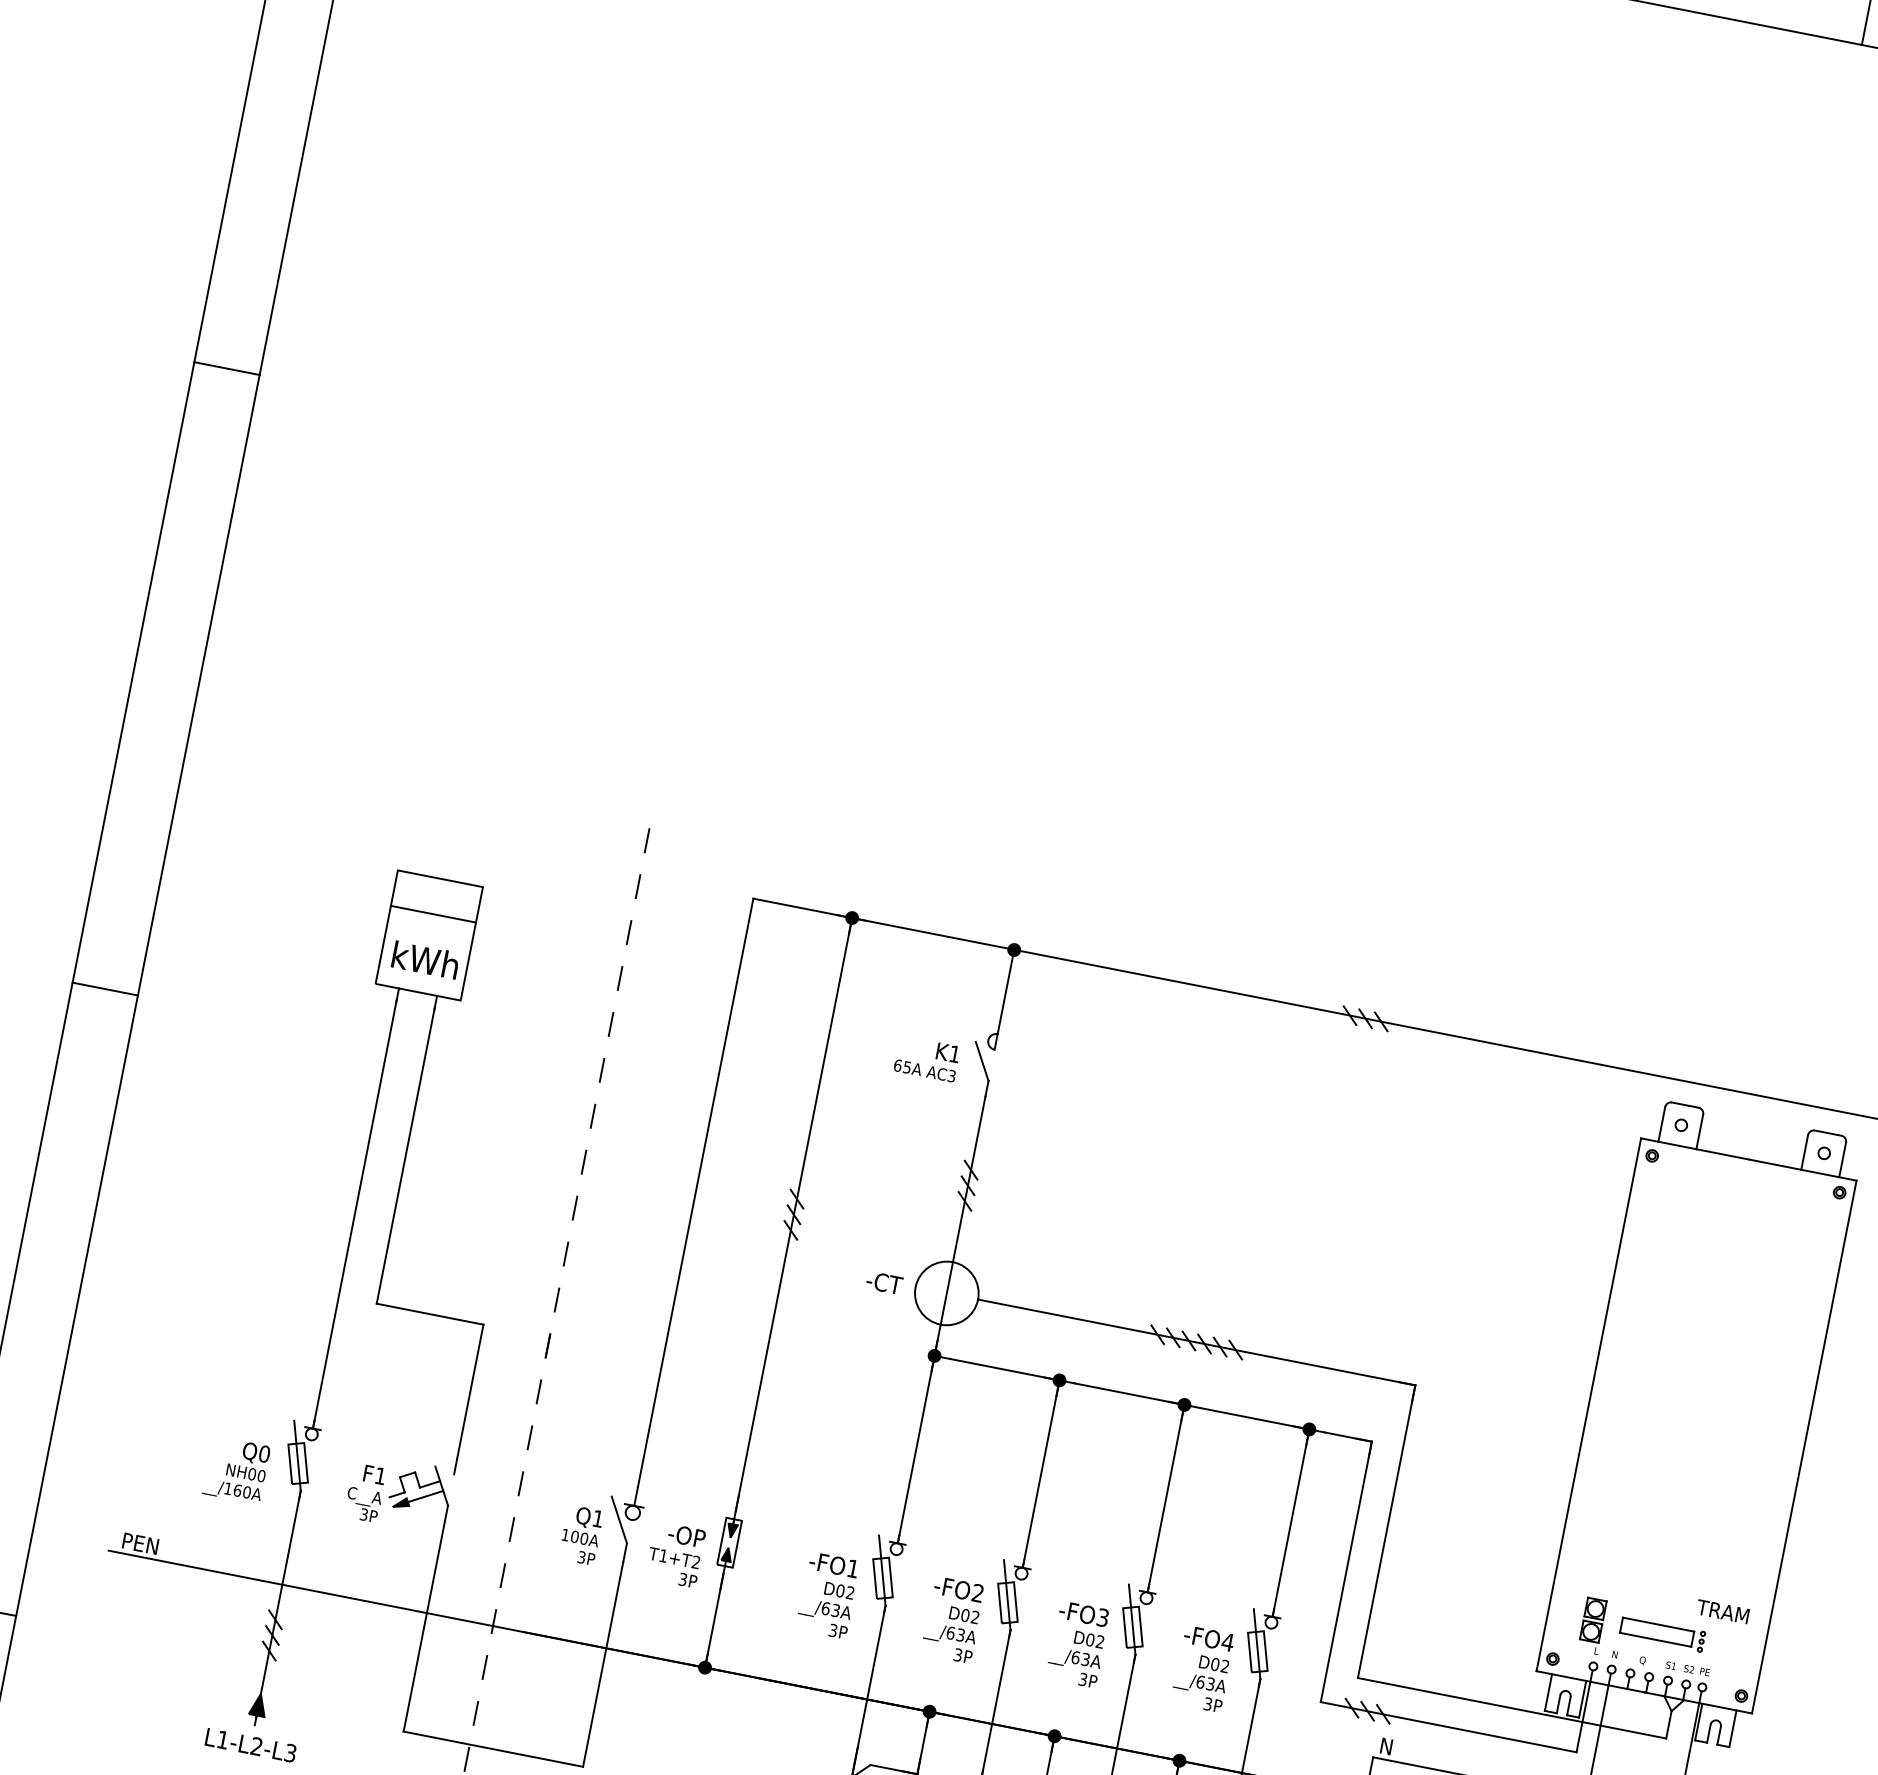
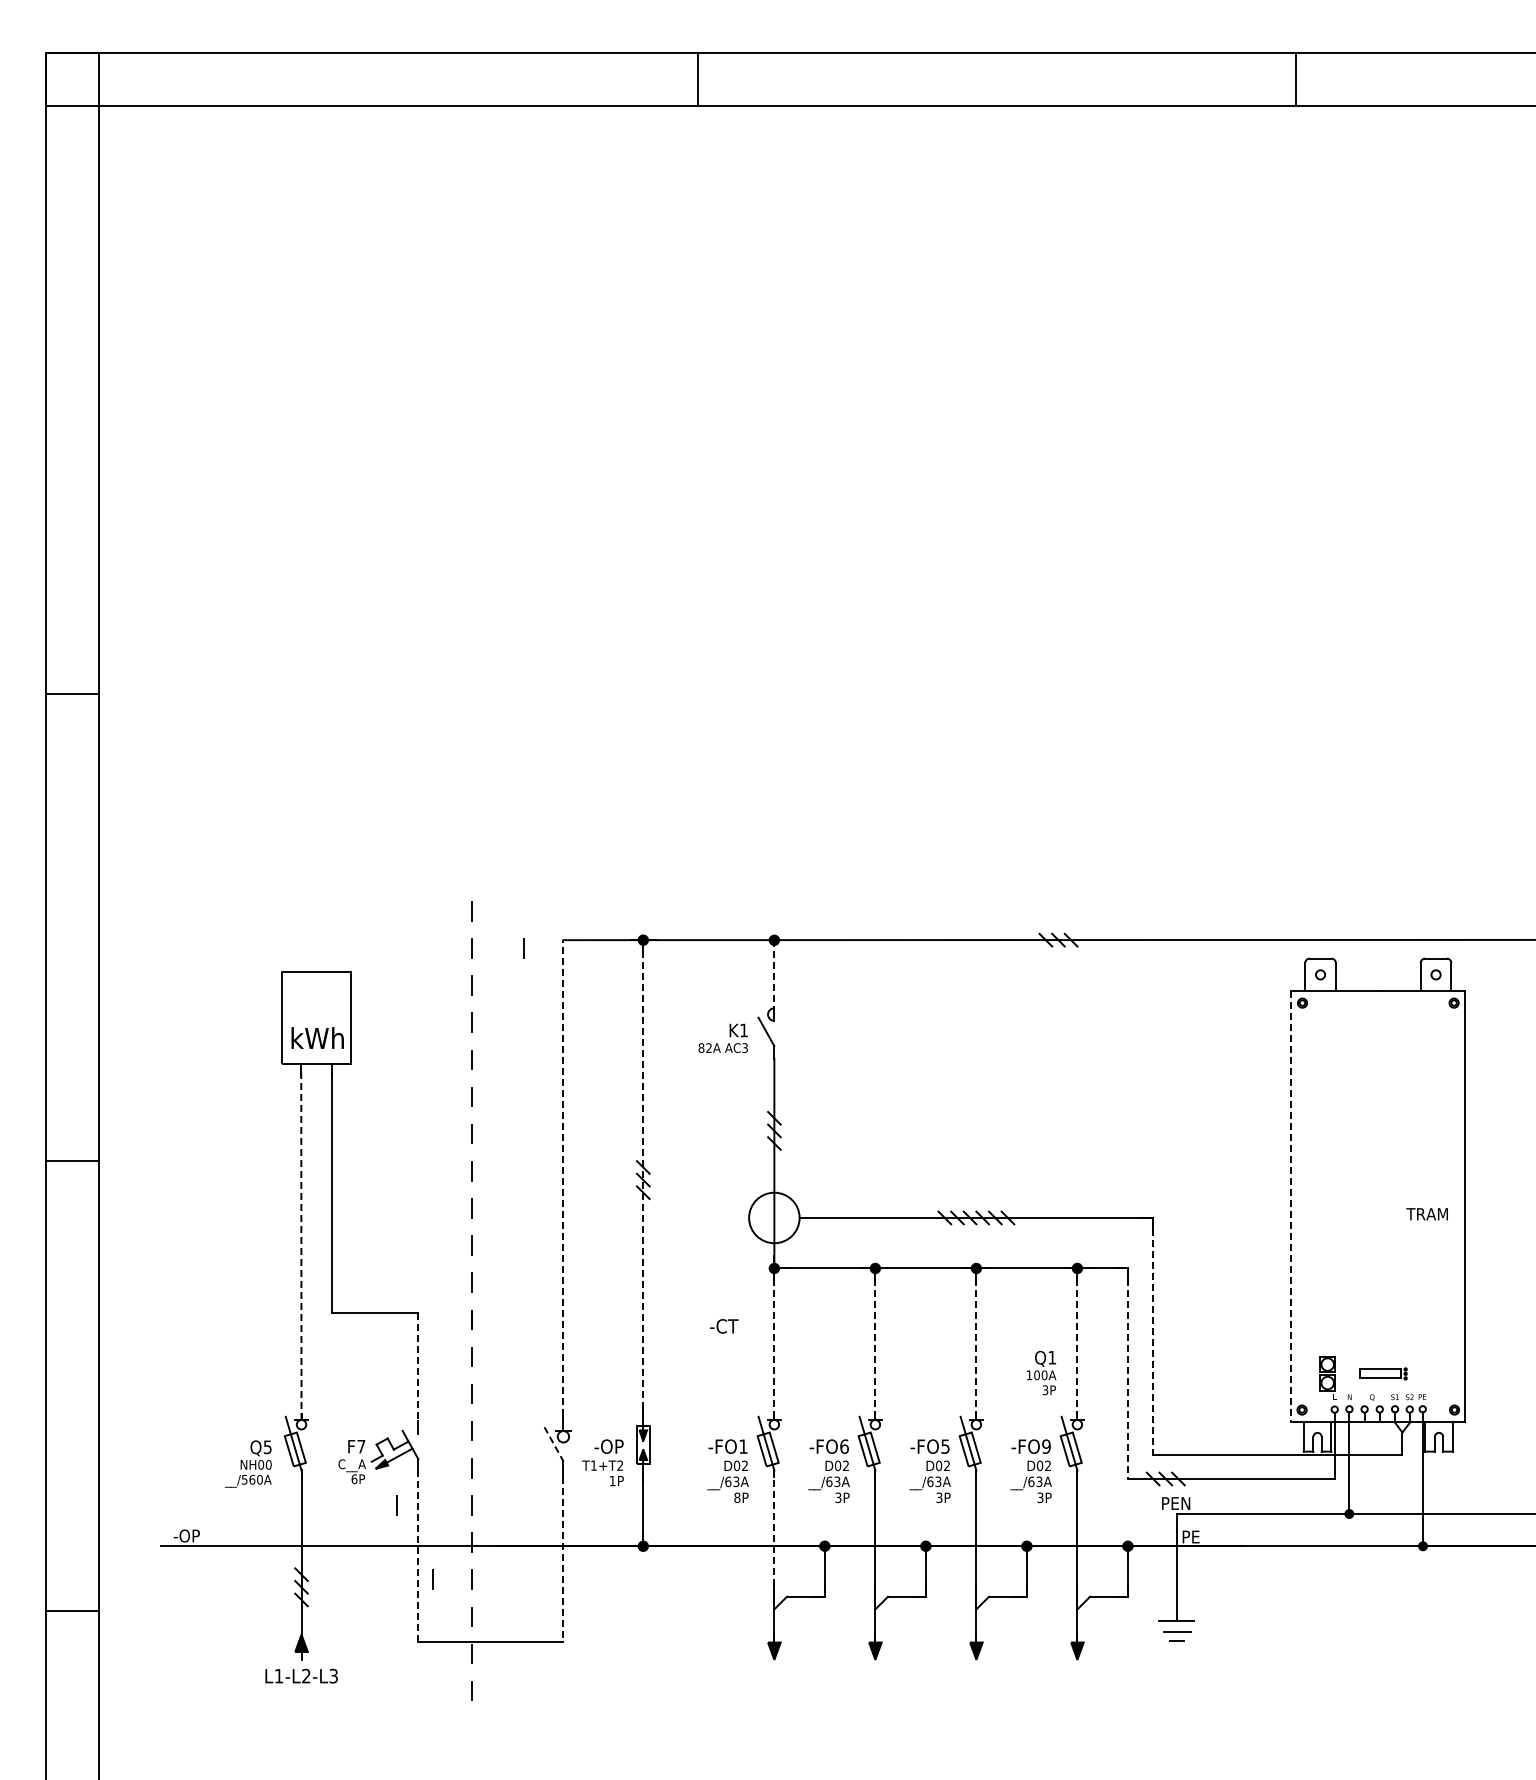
line: (226, 368) -> (72, 693), moved
line: (701, 899) -> (523, 948), added
line: (433, 914) -> (316, 1001), removed
line: (105, 988) -> (72, 1160), moved
line: (1006, 992) -> (774, 974), solid -> dashed
text: (901, 1066) -> (704, 1048), 65A -> 82A
line: (695, 1193) -> (563, 1178), solid -> dashed
line: (355, 1213) -> (301, 1246), solid -> dashed
line: (794, 1215) -> (643, 1180), solid -> dashed
text: (884, 1283) -> (724, 1326), moved
line: (470, 1392) -> (418, 1367), solid -> dashed
line: (1588, 1405) -> (1291, 1207), solid -> dashed
line: (916, 1449) -> (774, 1344), solid -> dashed
text: (264, 1454) -> (267, 1447), Q0 -> Q5
line: (1041, 1474) -> (875, 1344), solid -> dashed
text: (380, 1475) -> (361, 1446), F1 -> F7
text: (228, 1488) -> (244, 1479), __/160A -> __/560A
line: (1166, 1498) -> (976, 1344), solid -> dashed
text: (364, 1515) -> (354, 1479), 3P -> 6P
line: (619, 1520) -> (554, 1444), solid -> dashed
line: (1291, 1523) -> (1077, 1344), solid -> dashed
line: (1386, 1532) -> (1153, 1336), solid -> dashed
text: (581, 1534) -> (1041, 1372), moved
text: (140, 1543) -> (184, 1535), PEN -> -OP
line: (409, 1557) -> (396, 1505), added
line: (1345, 1572) -> (1127, 1374), solid -> dashed
text: (682, 1578) -> (612, 1480), 3P -> 1P
text: (978, 1593) -> (844, 1446), -FO2 -> -FO6
text: (1721, 1611) -> (1426, 1214), moved
text: (1103, 1617) -> (945, 1446), -FO3 -> -FO5
line: (424, 1625) -> (418, 1556), solid -> dashed
text: (833, 1630) -> (737, 1497), 3P -> 8P
part: (1662, 1633) -> (1383, 1373), size x0.7
text: (1227, 1642) -> (1046, 1446), -FO4 -> -FO9
line: (436, 1657) -> (432, 1579), added
line: (603, 1664) -> (563, 1559), solid -> dashed
line: (870, 1683) -> (774, 1533), solid -> dashed
text: (1367, 1742) -> (1170, 1503), N -> PEN

